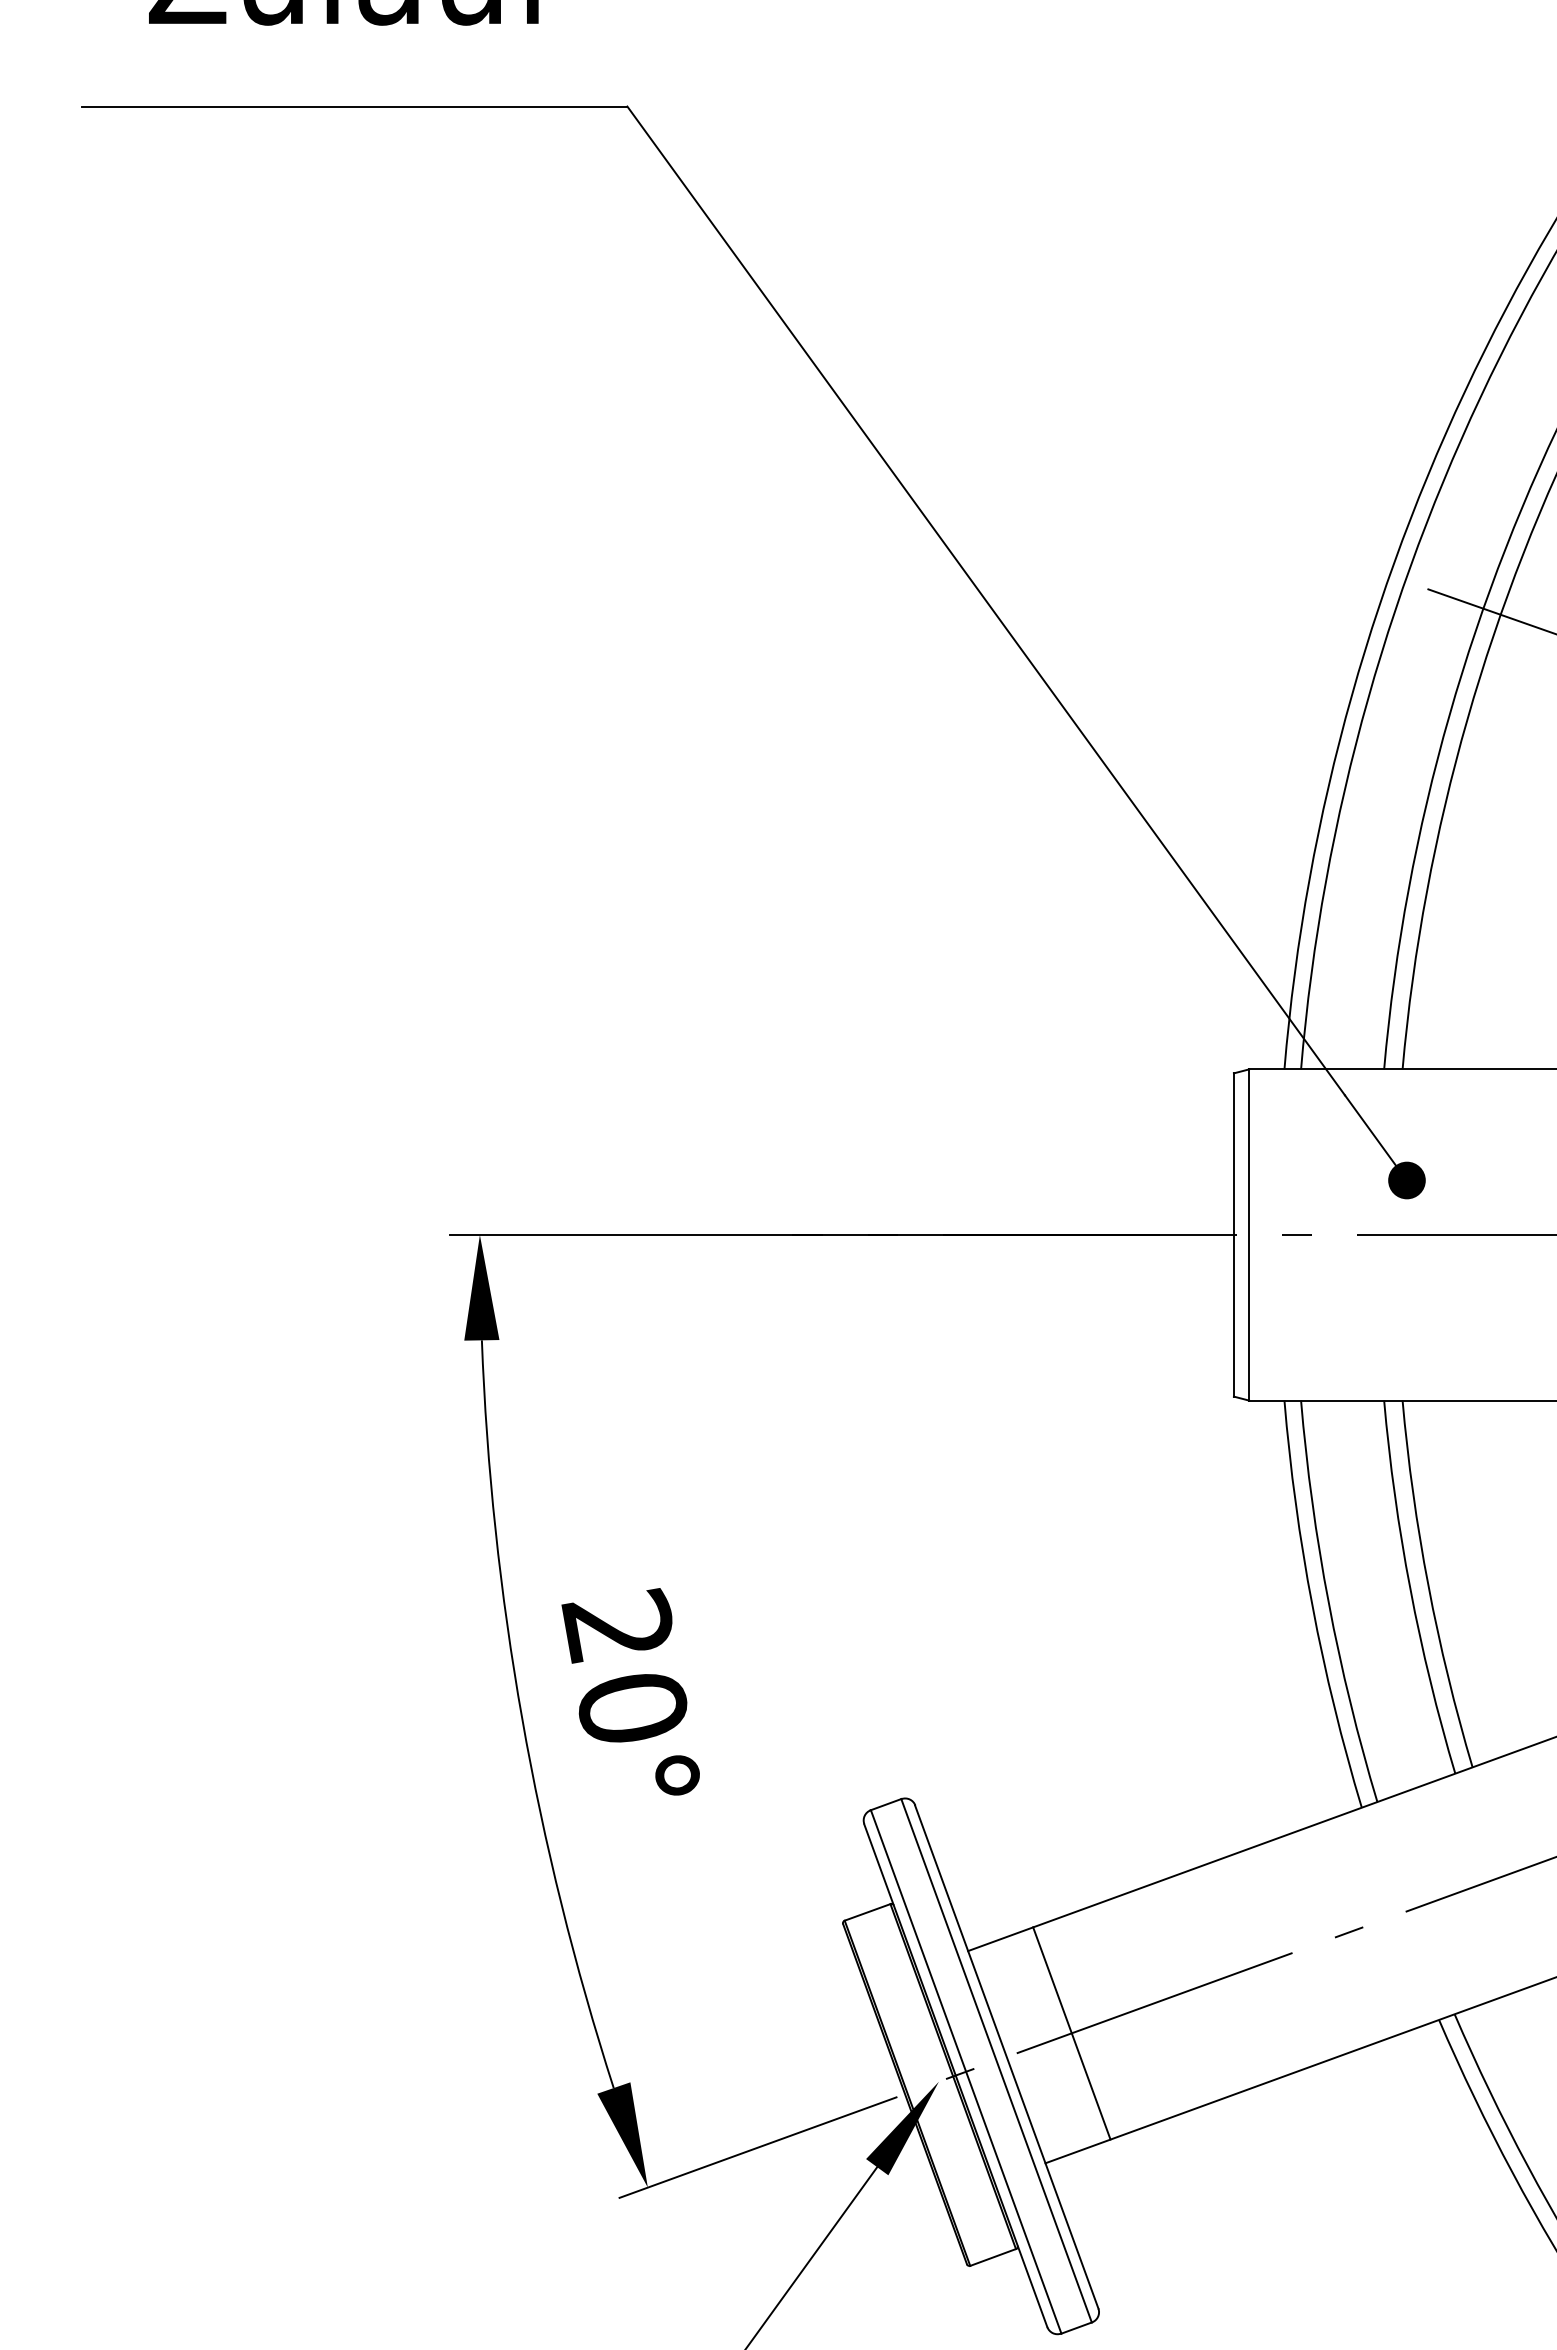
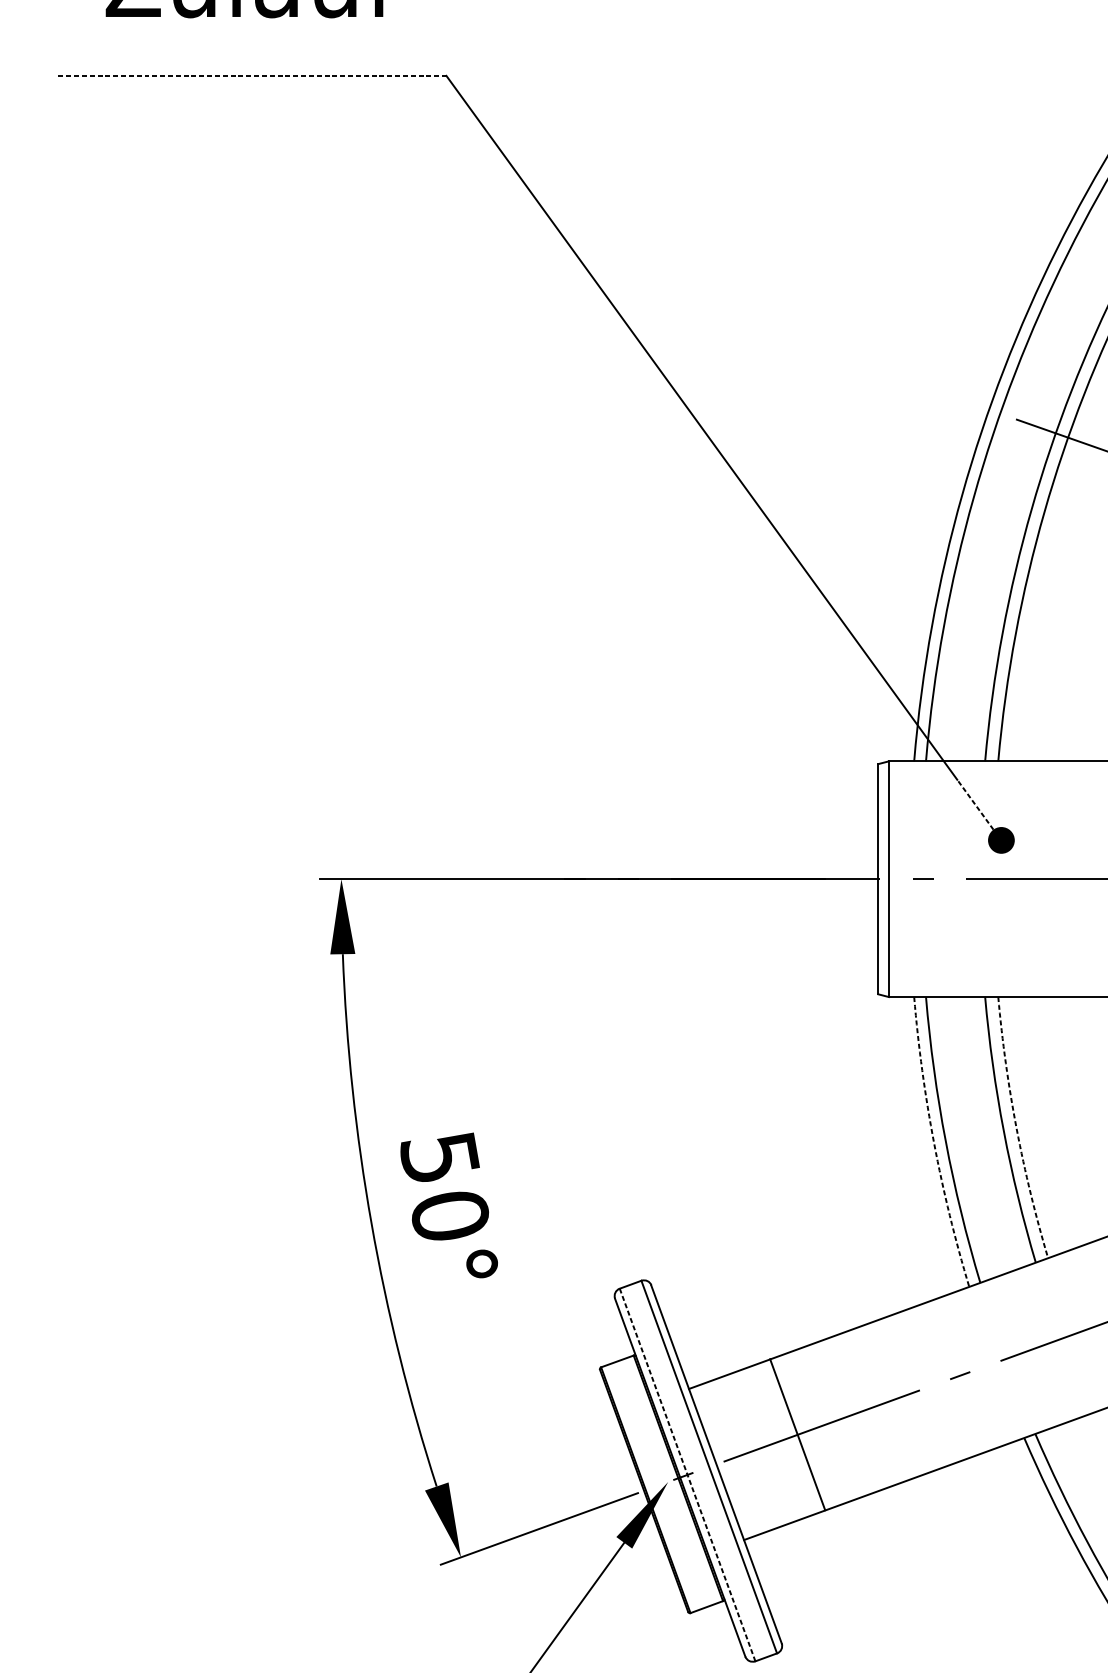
line: (354, 106) -> (252, 75), solid -> dashed
line: (1370, 1129) -> (975, 804), solid -> dashed
arc: (1428, 1585) -> (1016, 1128), solid -> dashed
arc: (1312, 1606) -> (934, 1143), solid -> dashed
text: (617, 1625) -> (439, 1157), 20° -> 50°
line: (1071, 2033) -> (797, 1434), moved
line: (966, 2071) -> (687, 1474), solid -> dashed

